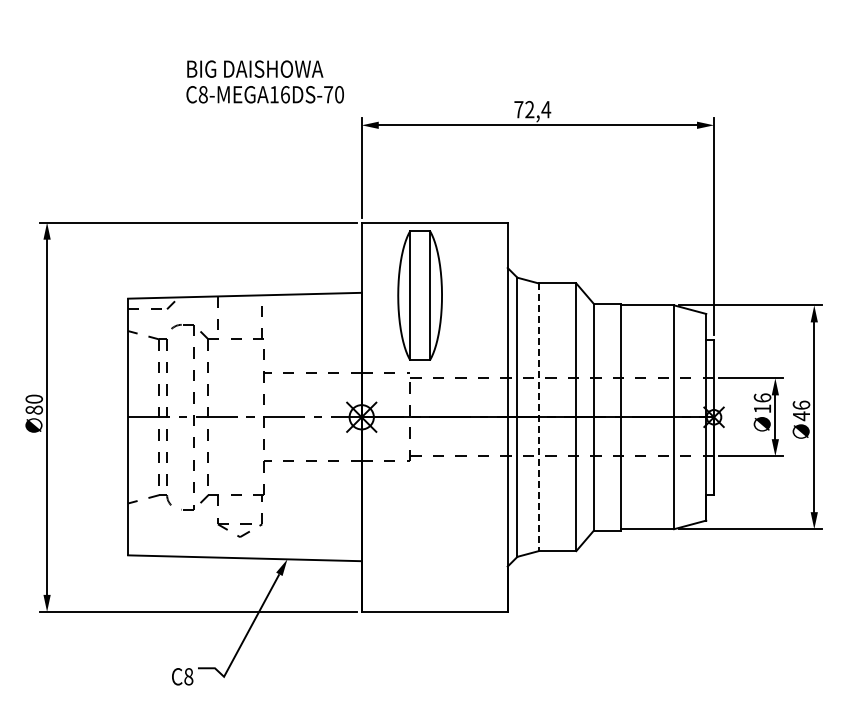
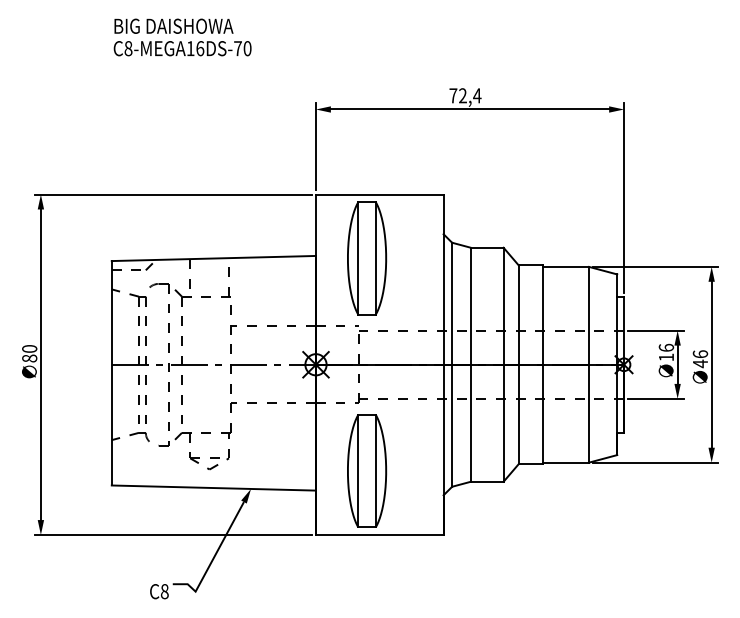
text: (264, 81) -> (182, 37), moved
line: (538, 417) -> (470, 364), dashed -> solid
part: (419, 538) -> (366, 470), added

